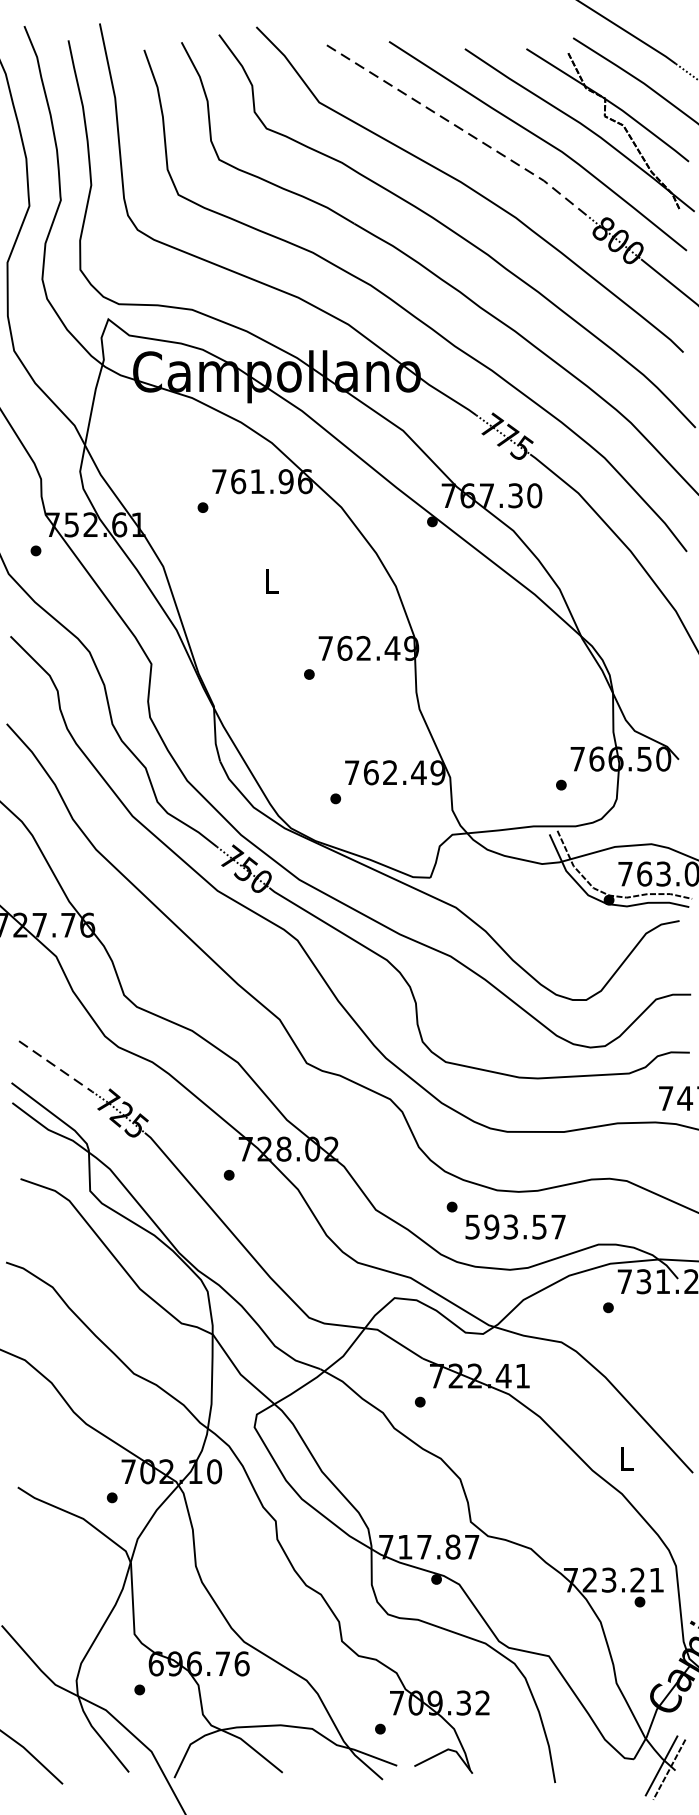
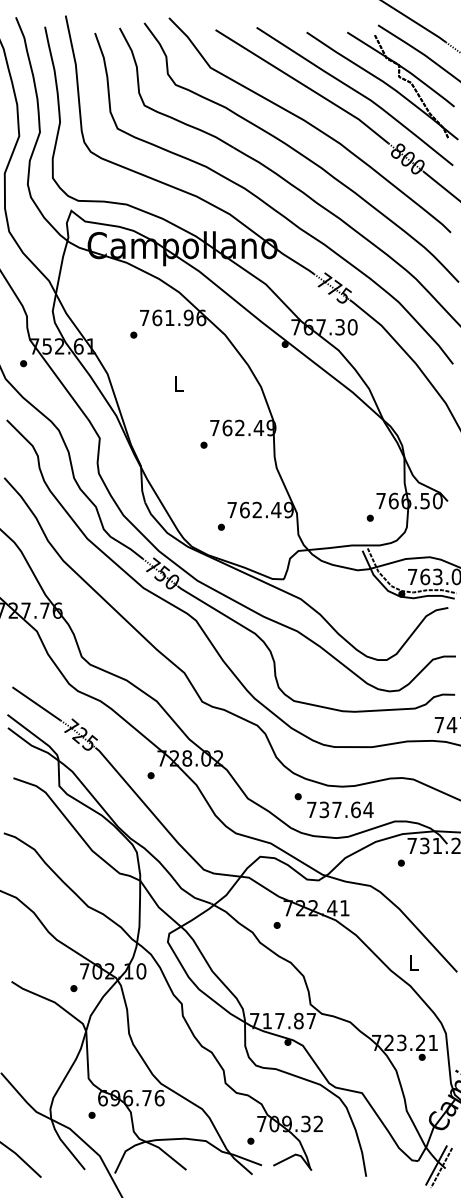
line: (461, 129) -> (304, 85), dashed -> solid
line: (57, 1067) -> (37, 704), dashed -> solid
text: (516, 1226) -> (340, 809), 593.57 -> 737.64

